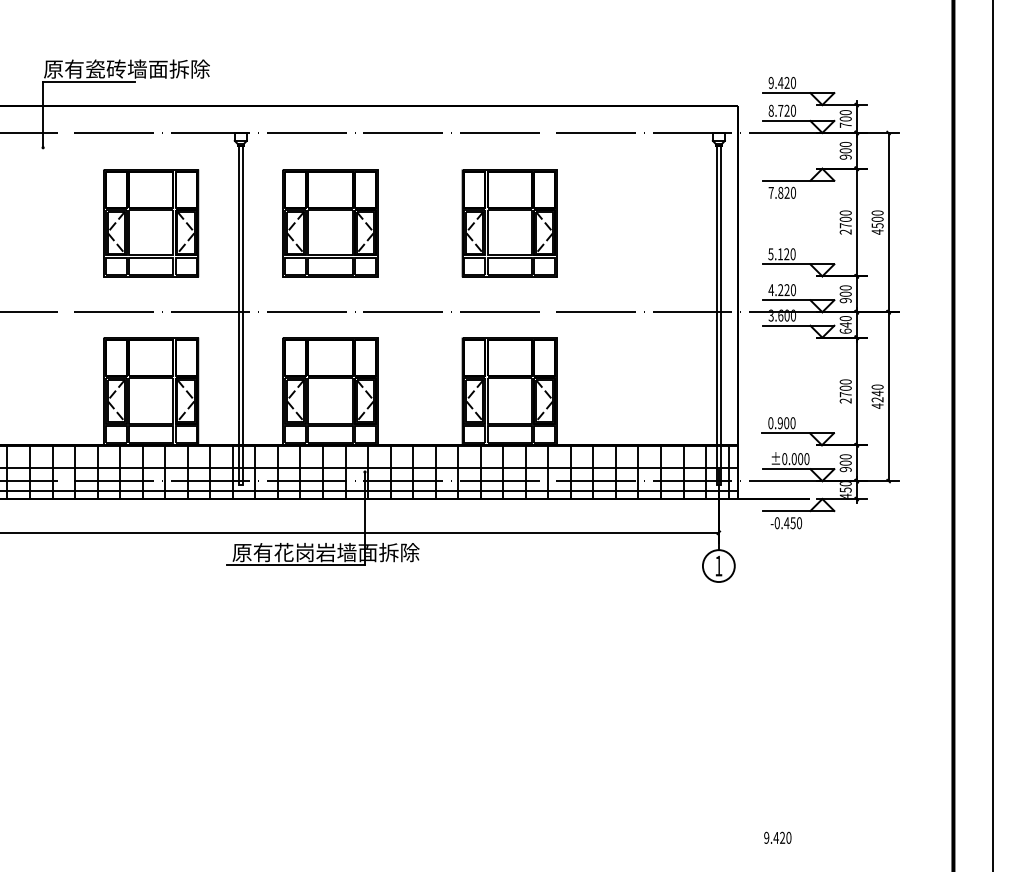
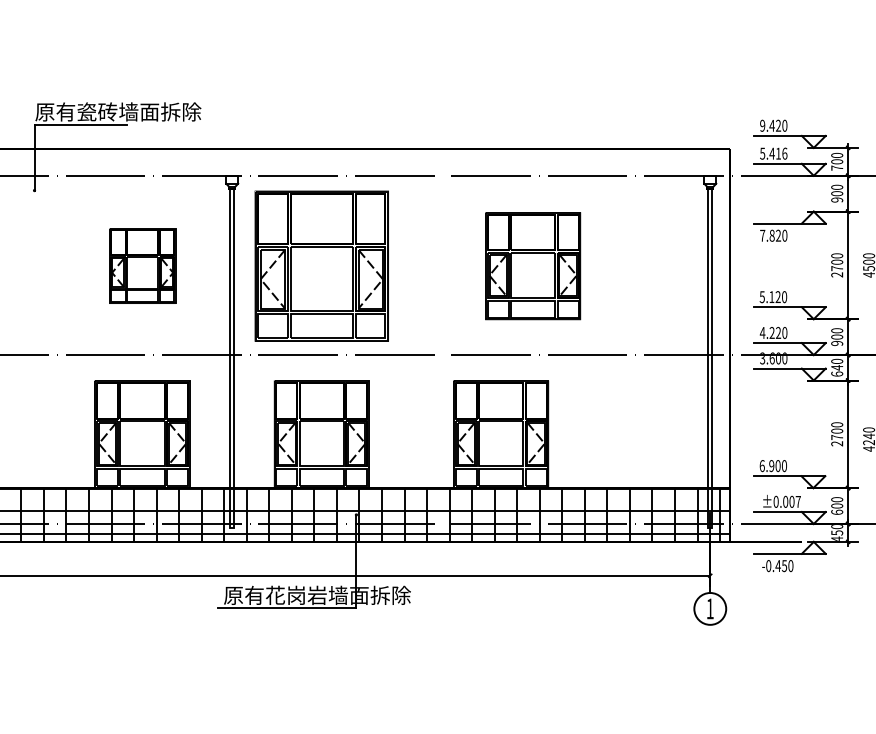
text: (782, 110) -> (773, 153), 8.720 -> 5.416
part: (151, 223) -> (142, 266), size x0.7
part: (330, 223) -> (321, 266), size x1.4
part: (509, 223) -> (532, 266), moved
text: (770, 422) -> (761, 465), 0.900 -> 6.900
text: (806, 459) -> (797, 502), ±0.000 -> ±0.007
text: (845, 469) -> (836, 512), 900 -> 600

